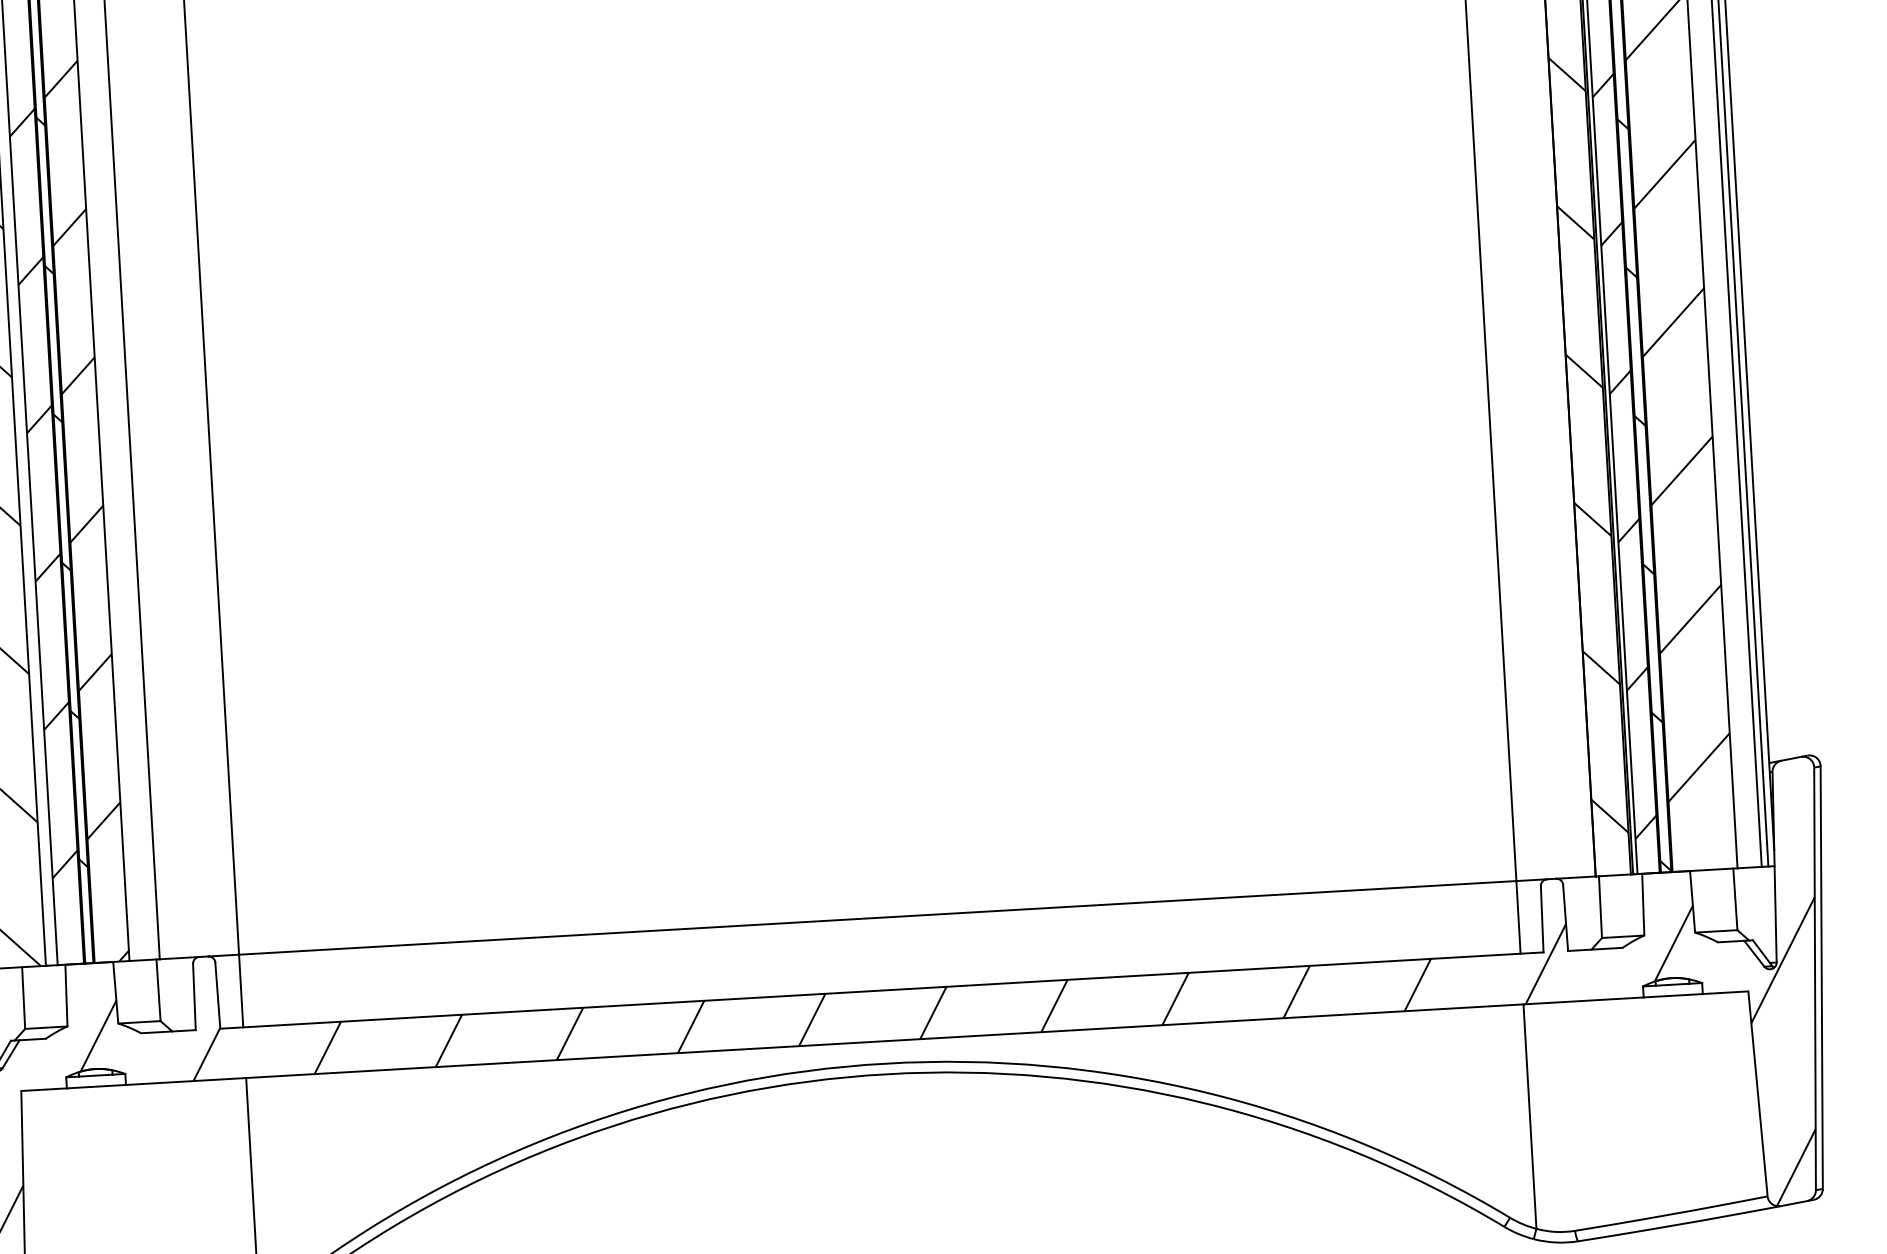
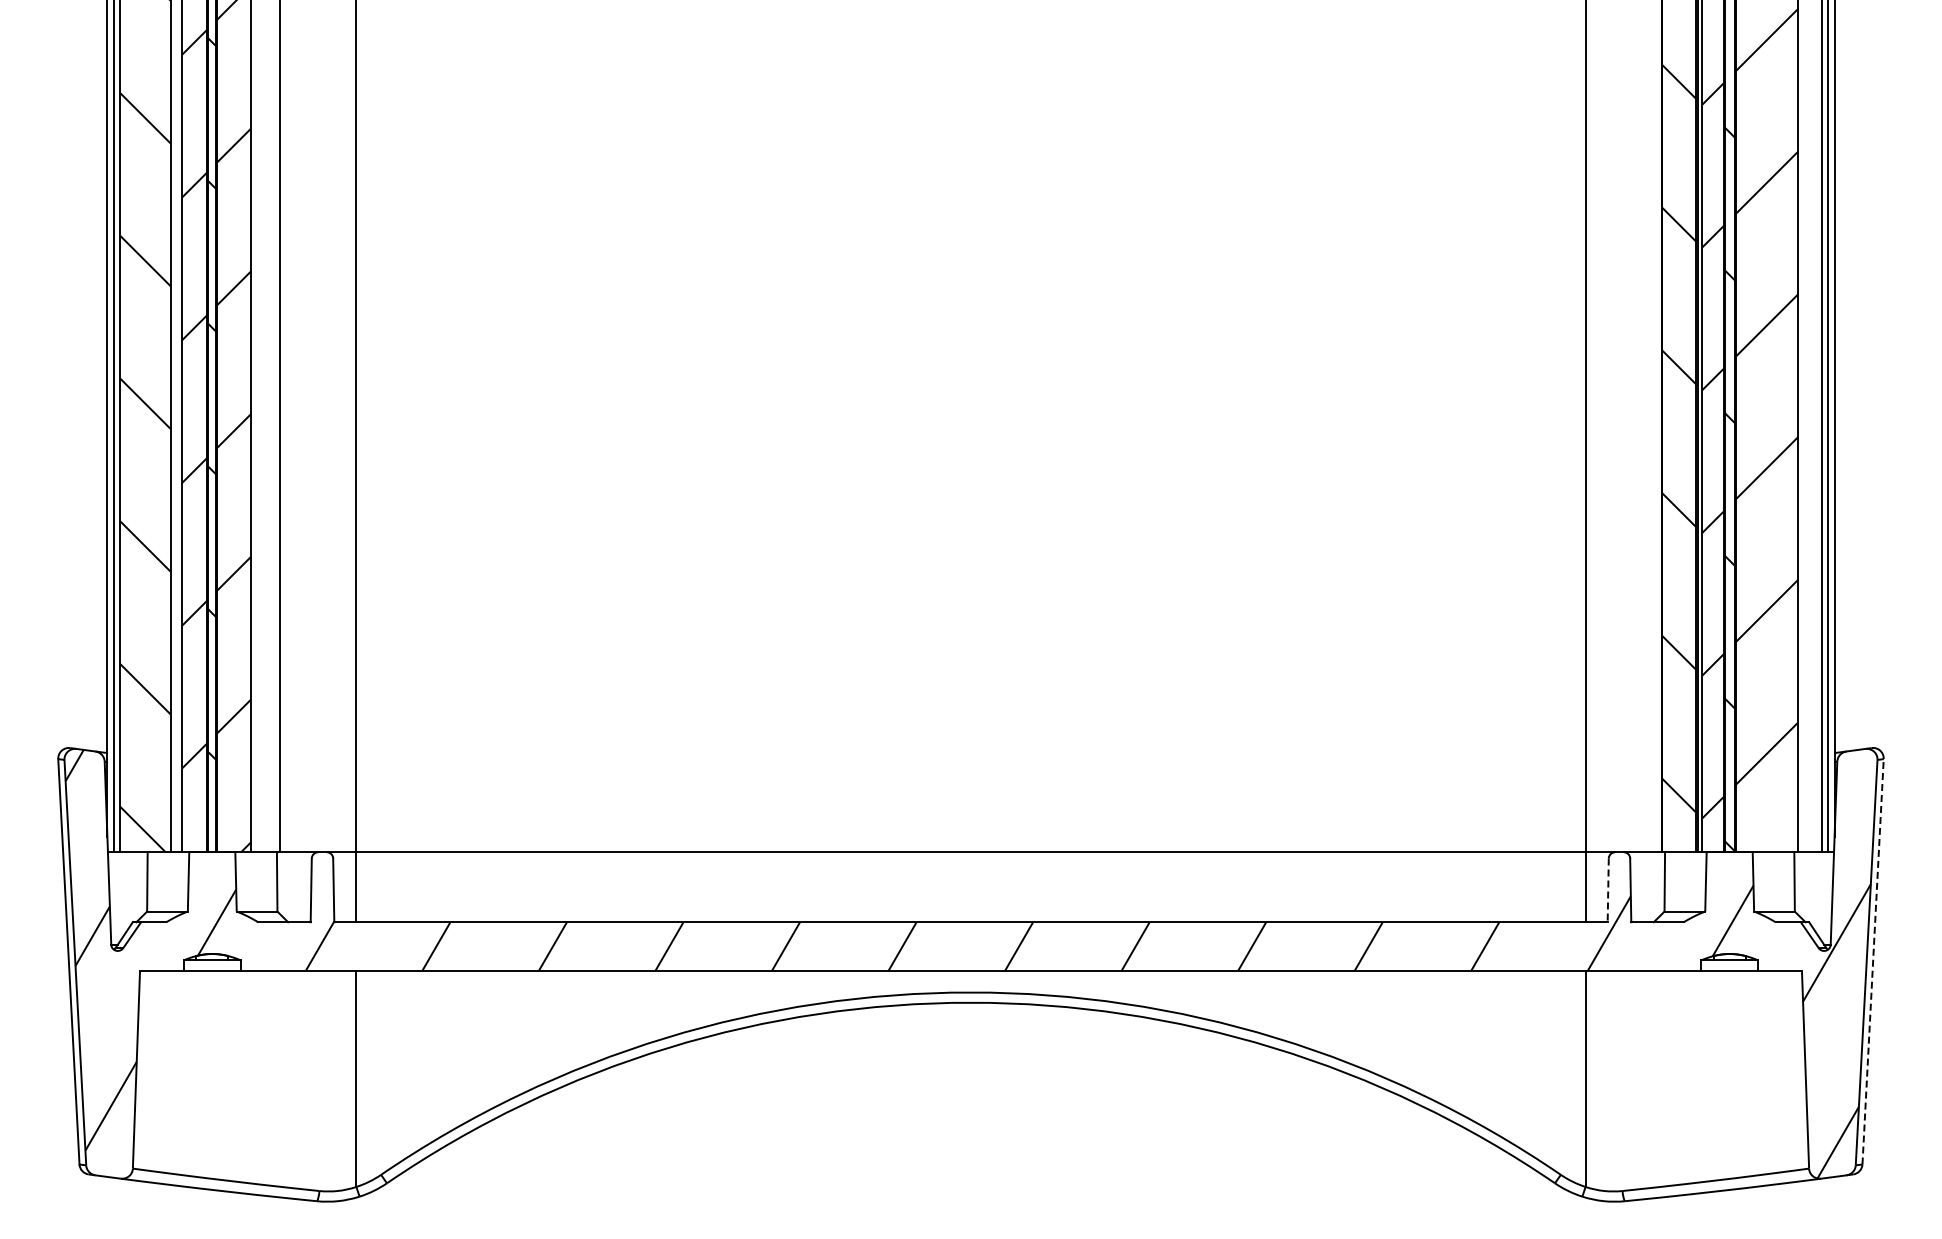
line: (1542, 919) -> (1608, 890), solid -> dashed
line: (1822, 977) -> (1873, 961), solid -> dashed

